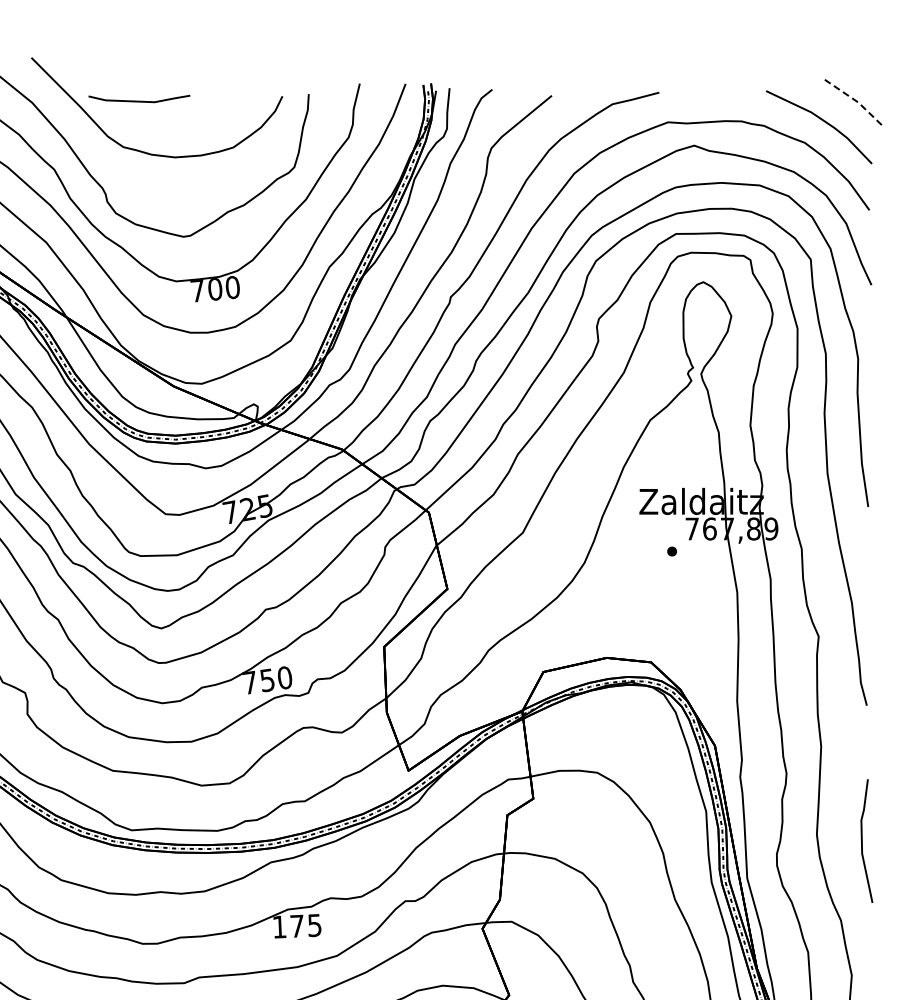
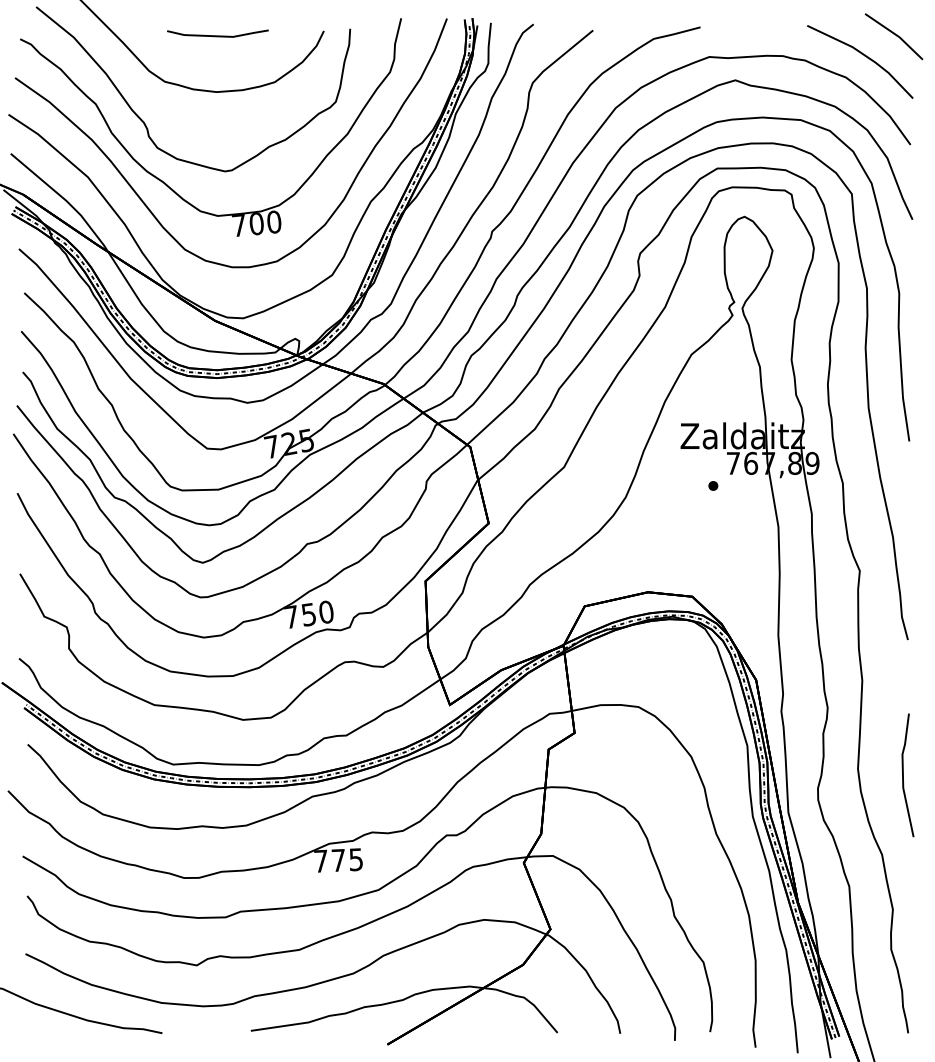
line: (138, 100) -> (217, 35), moved
line: (855, 100) -> (896, 35), dashed -> solid
text: (279, 926) -> (320, 860), 175 -> 775

